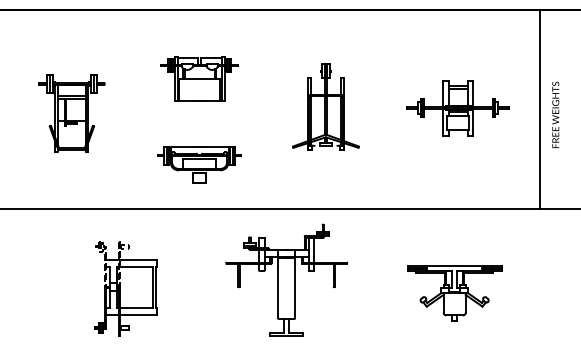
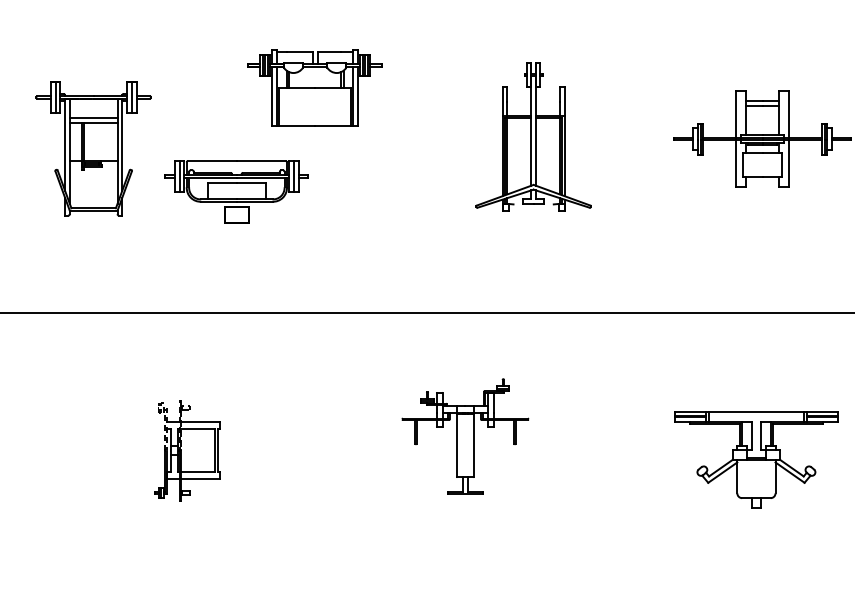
part: (199, 164) -> (236, 191), moved
part: (286, 279) -> (465, 435), size x0.6
part: (125, 288) -> (186, 451), size x0.6

